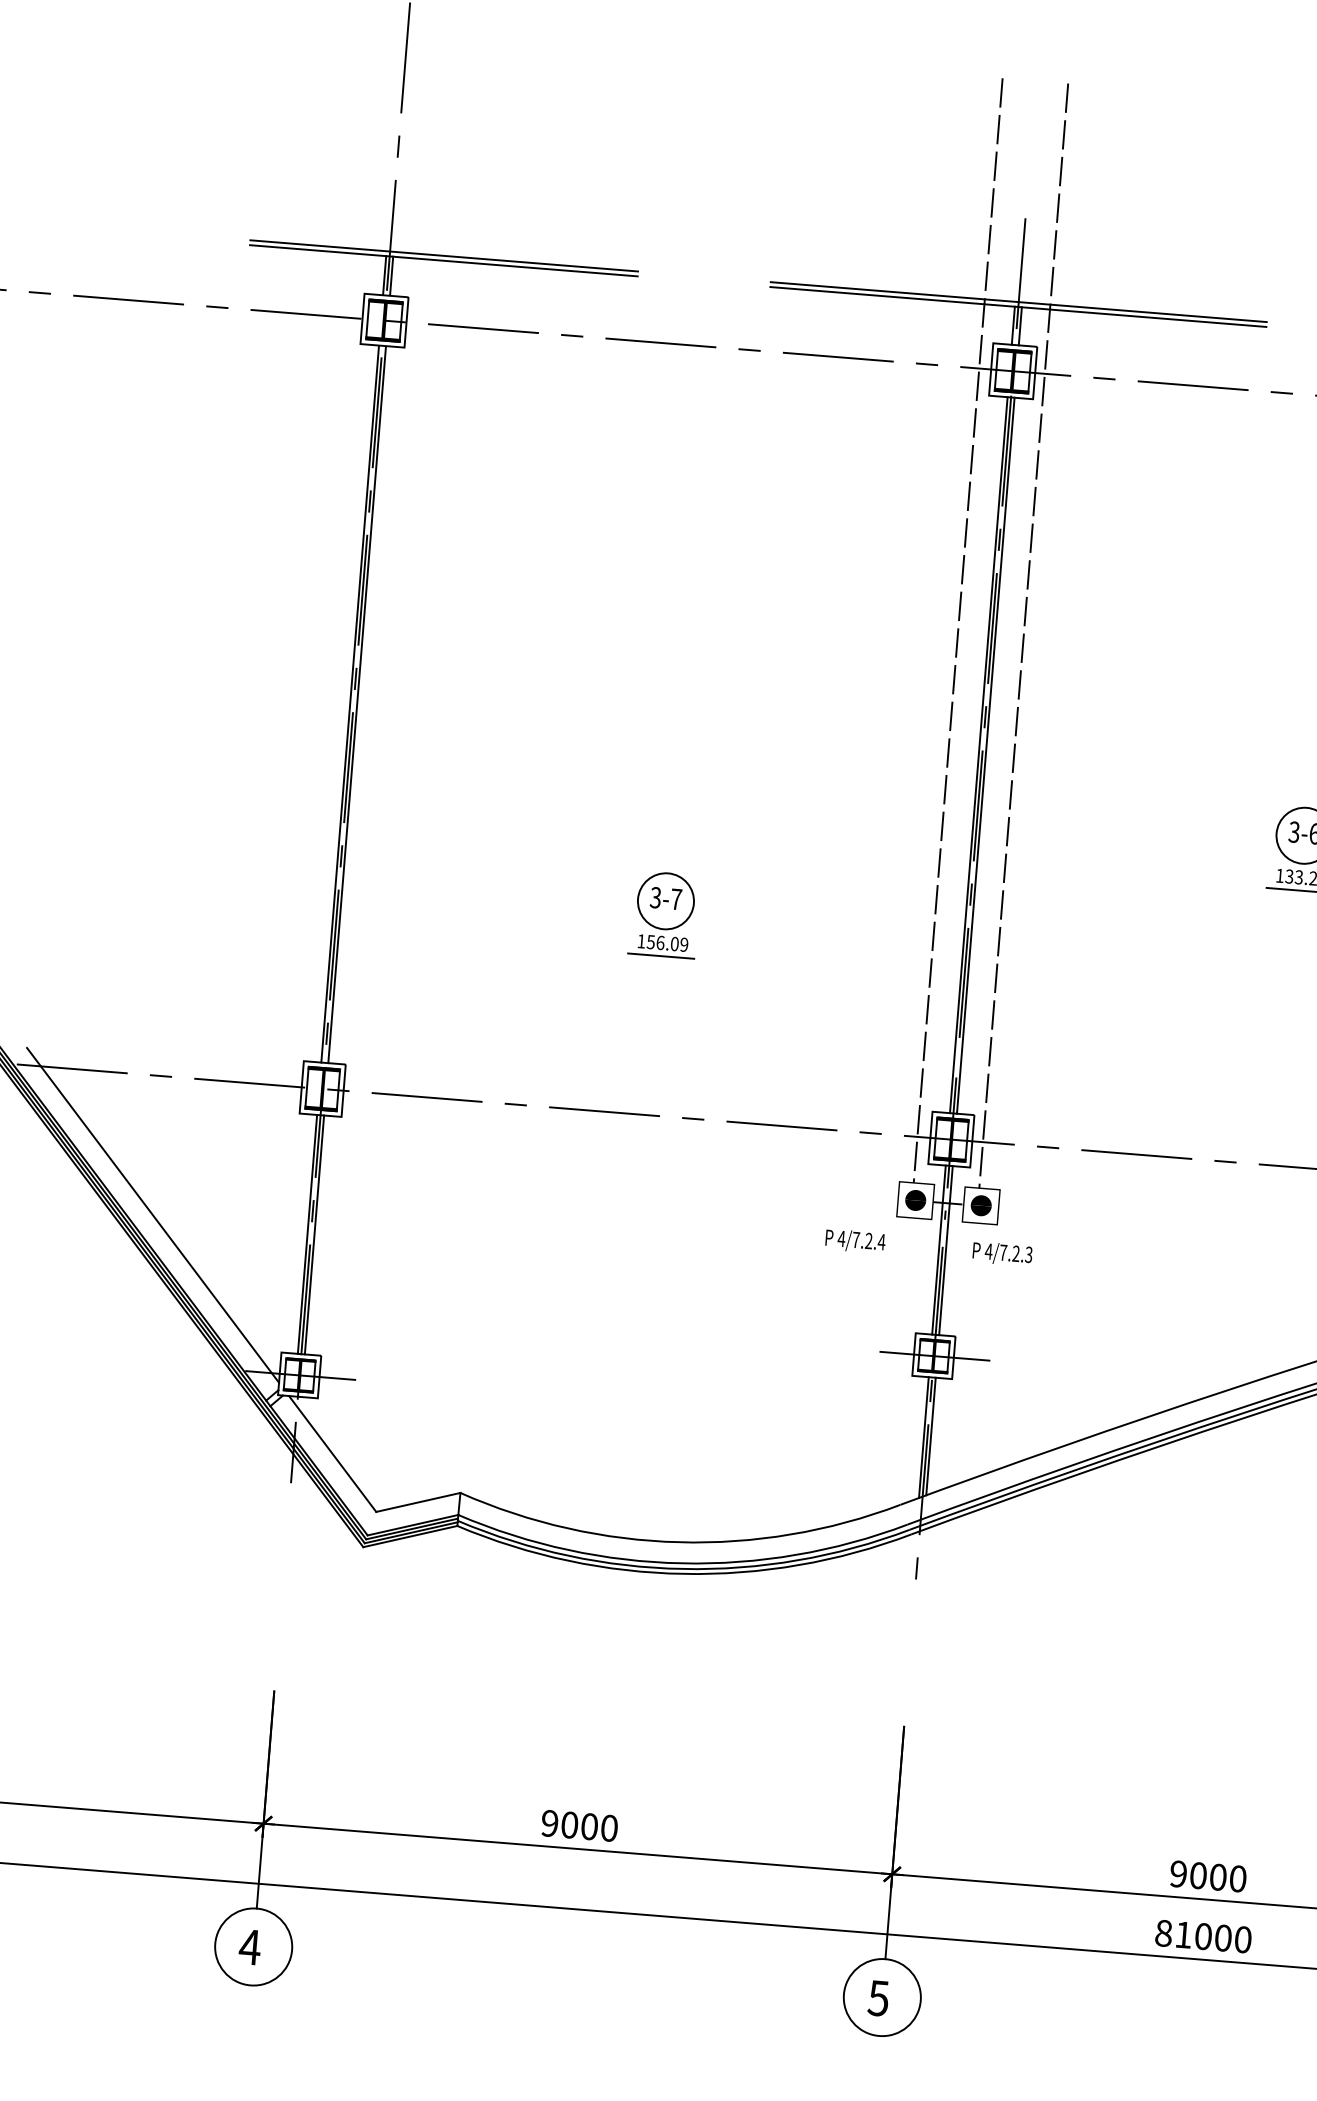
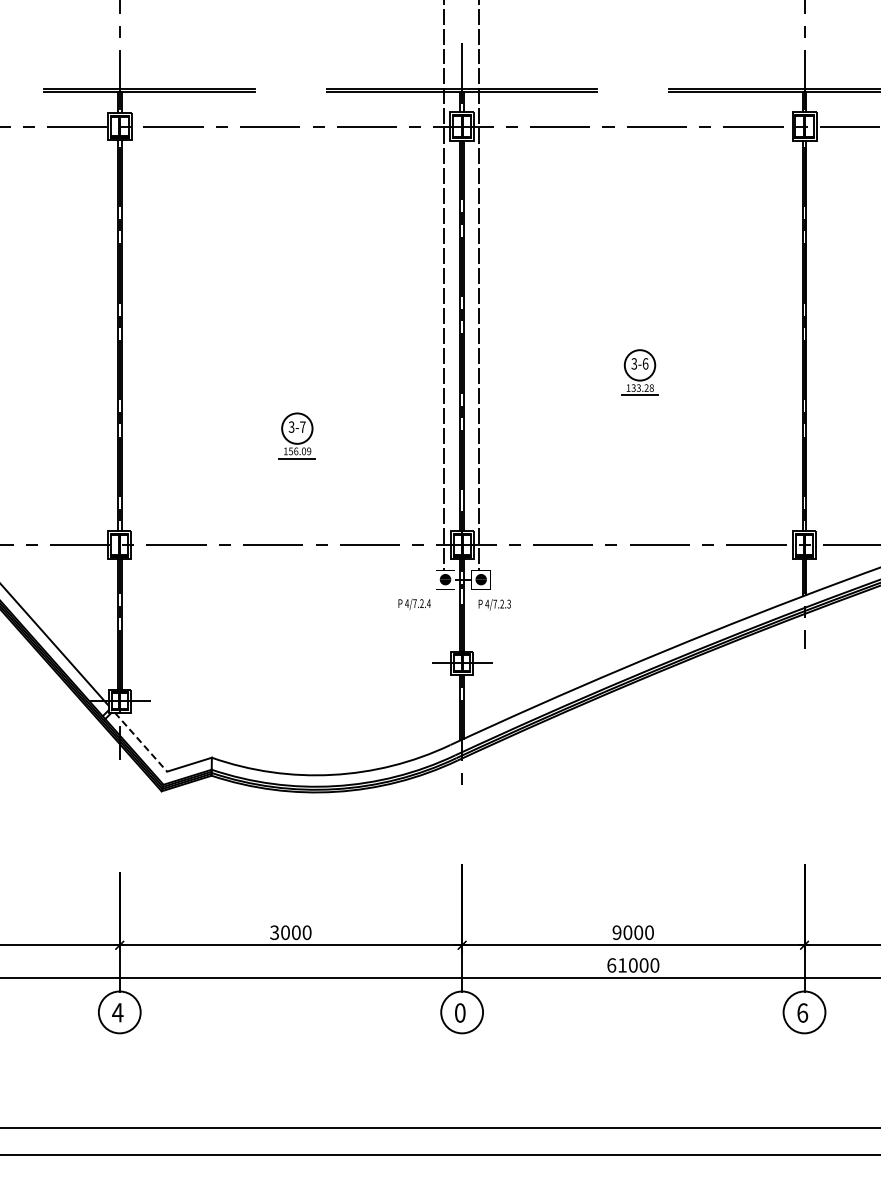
line: (333, 1454) -> (141, 742), solid -> dashed
text: (549, 1823) -> (274, 932), 9000 -> 3000
text: (1163, 1933) -> (611, 965), 81000 -> 61000
text: (877, 1997) -> (459, 1012), 5 -> 0

